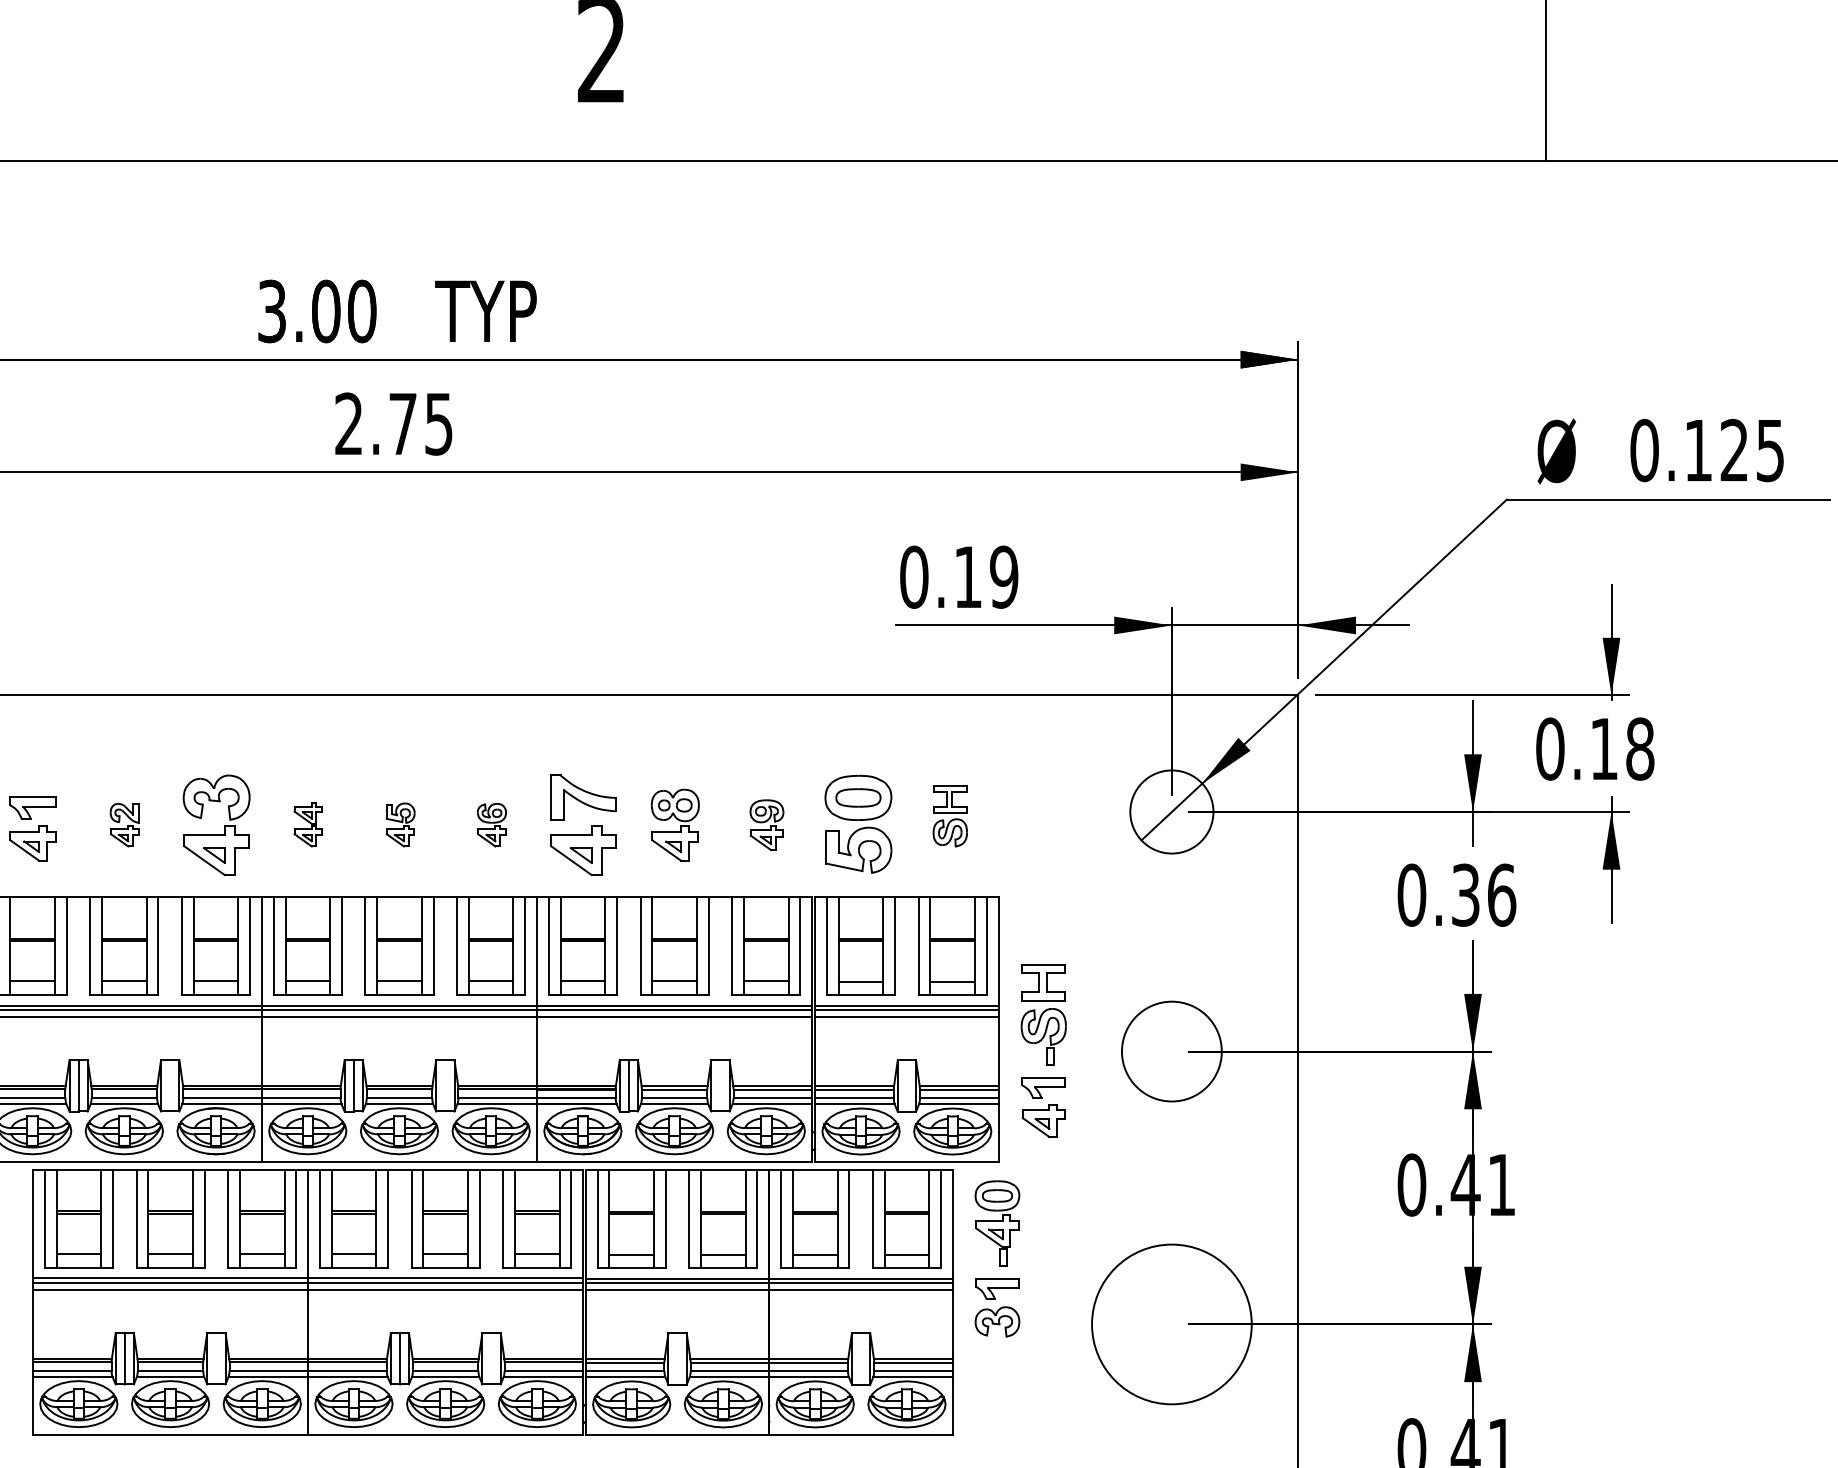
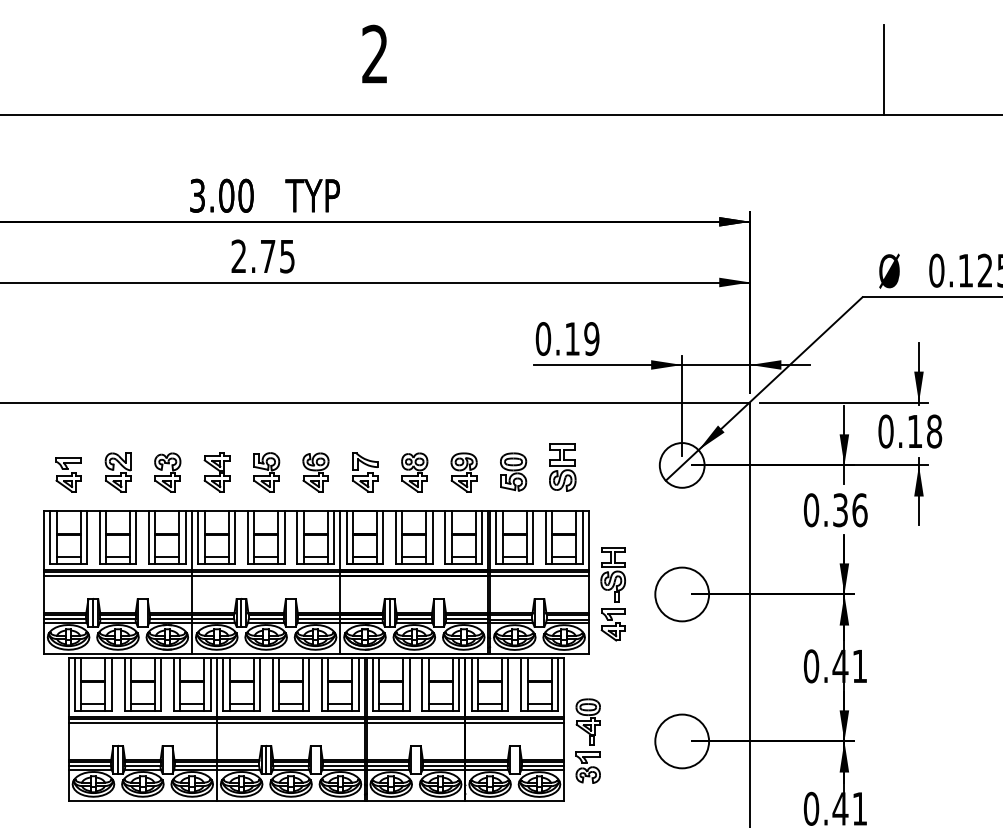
part: (949, 815) -> (562, 467), size x1.43
part: (858, 823) -> (513, 471), size x0.71
part: (123, 825) -> (117, 472), size x1.67
part: (216, 825) -> (167, 472), size x0.71
part: (307, 825) -> (216, 472), size x1.67
part: (400, 825) -> (266, 472), size x1.67
part: (491, 825) -> (315, 472), size x1.67
part: (583, 825) -> (365, 472), size x0.71
part: (765, 825) -> (463, 472), size x1.43
part: (996, 1257) -> (587, 740), moved
circle: (1172, 1324) -> (682, 741), size x0.62

